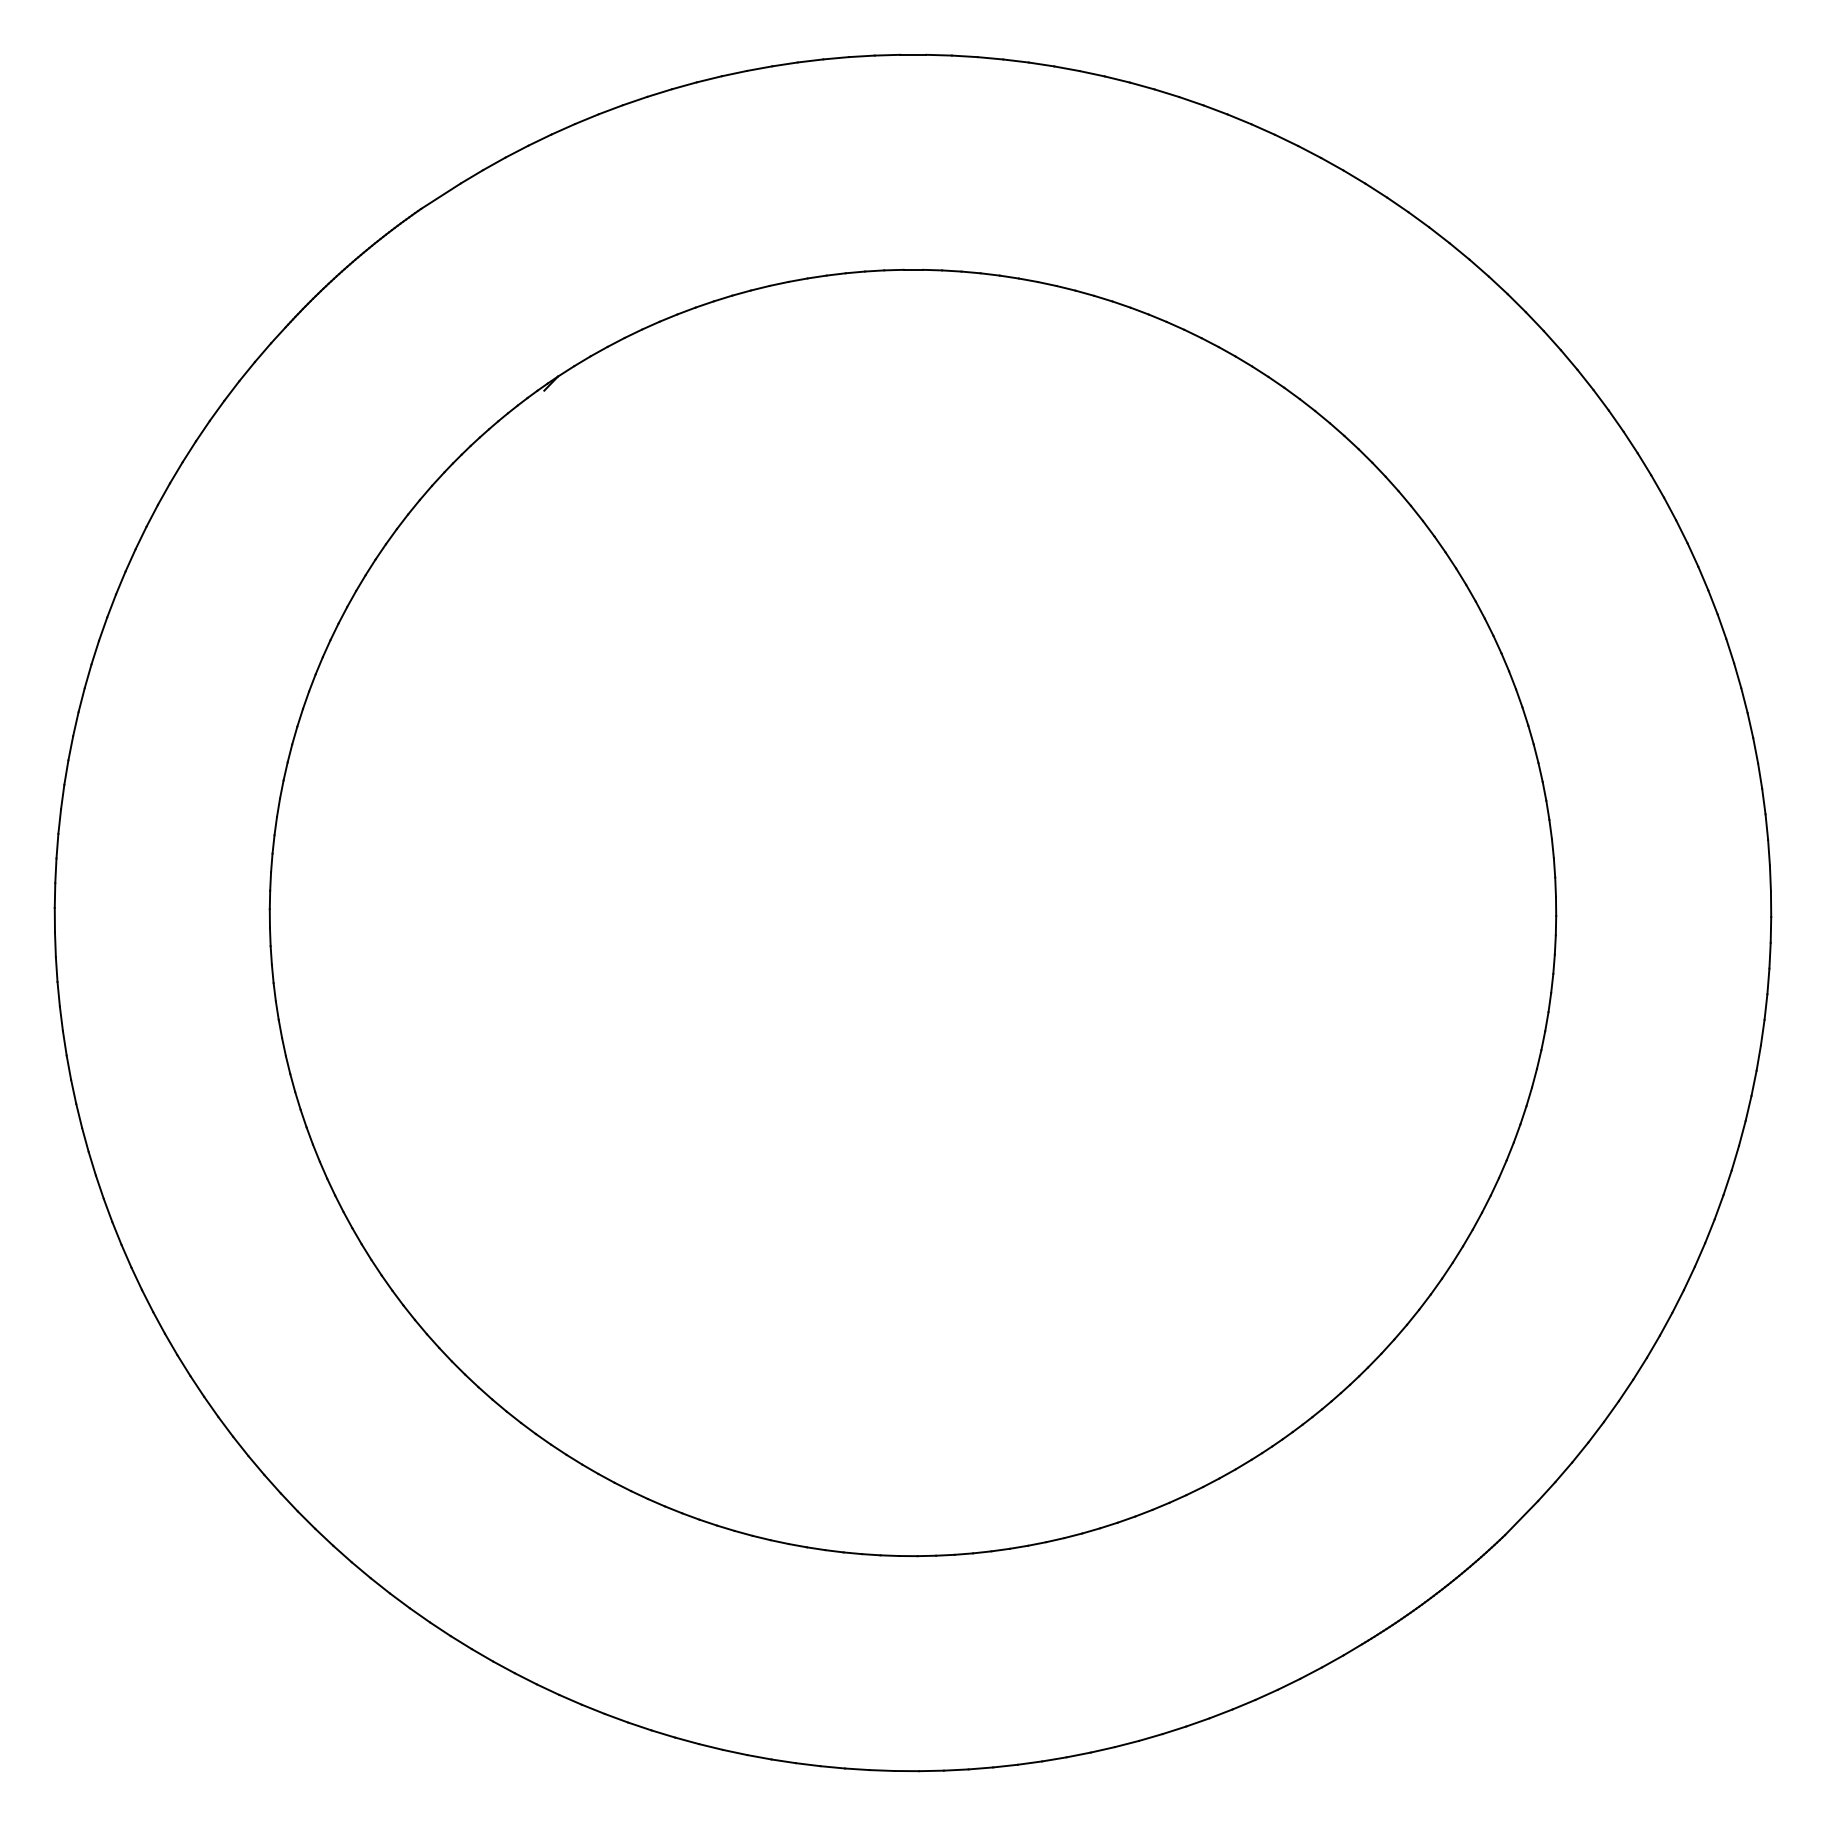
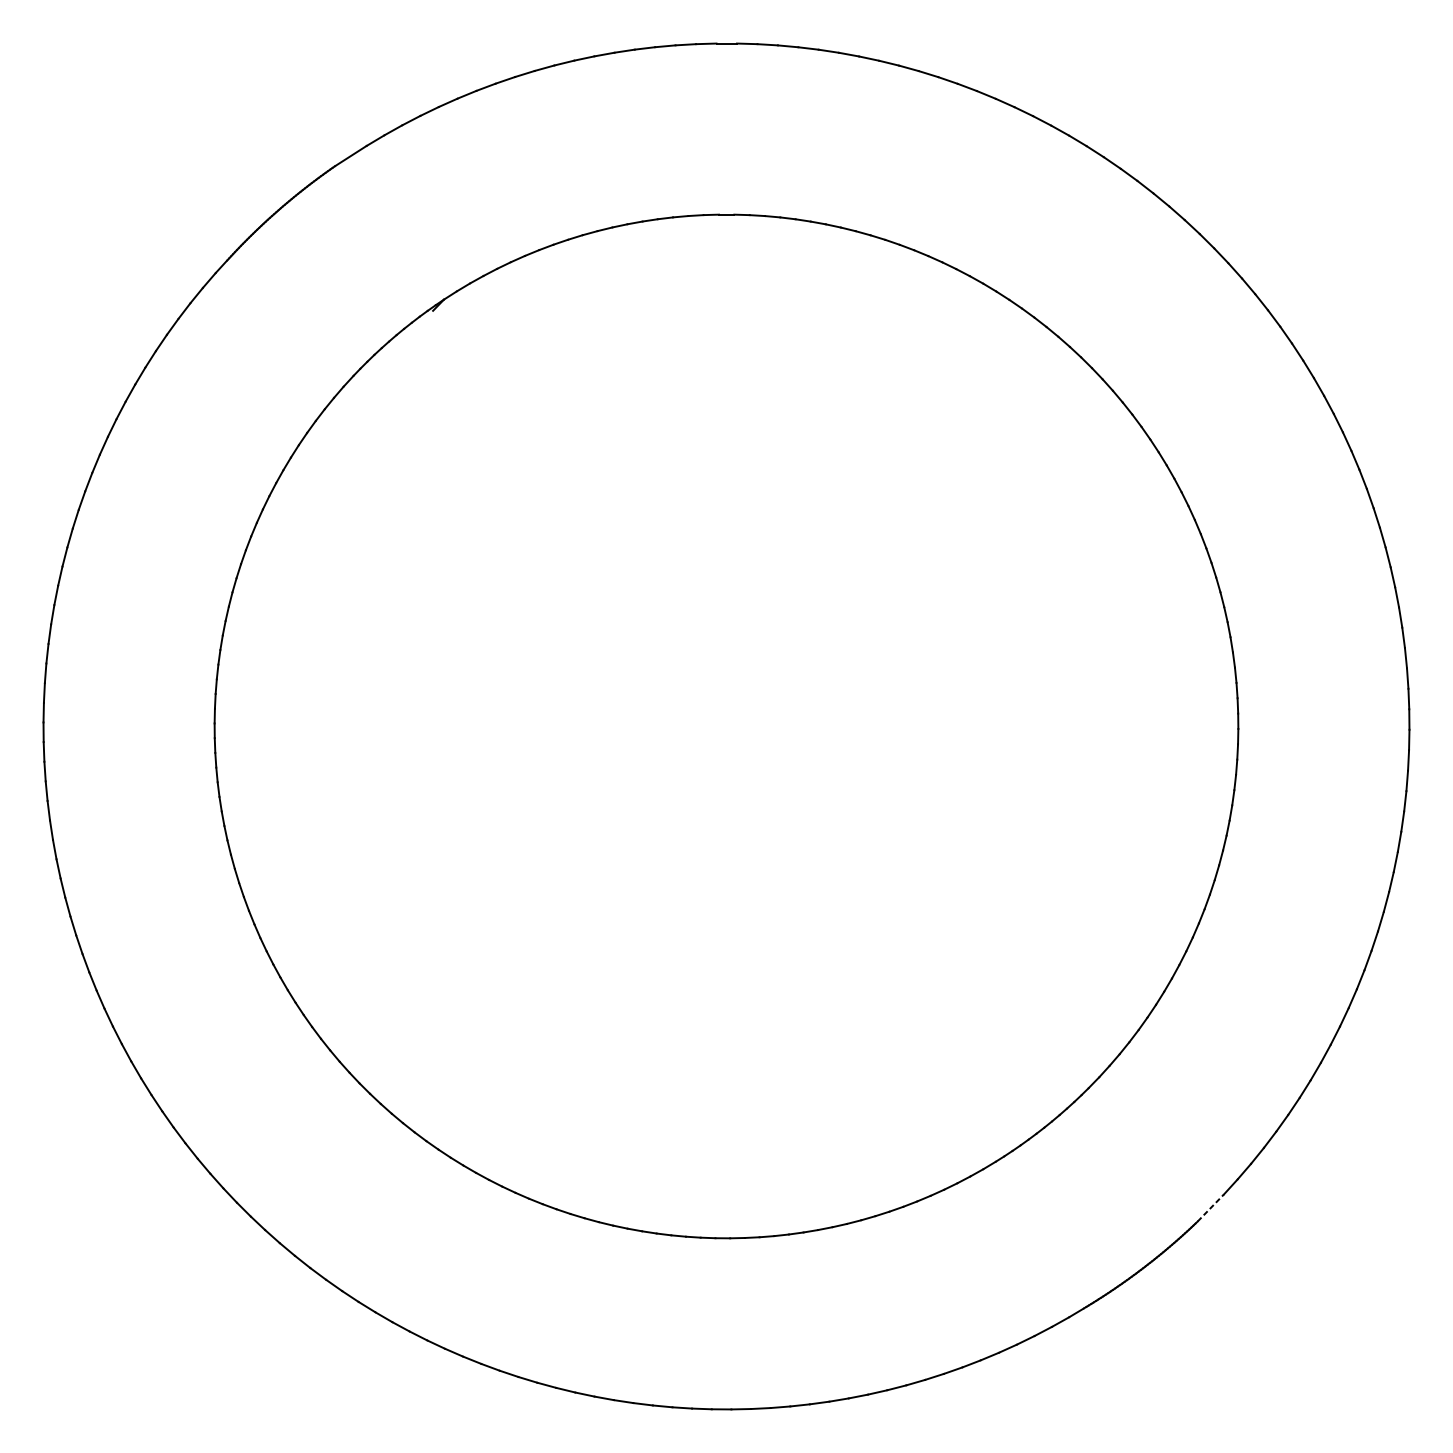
line: (1521, 1518) -> (1210, 1208), solid -> dashed

